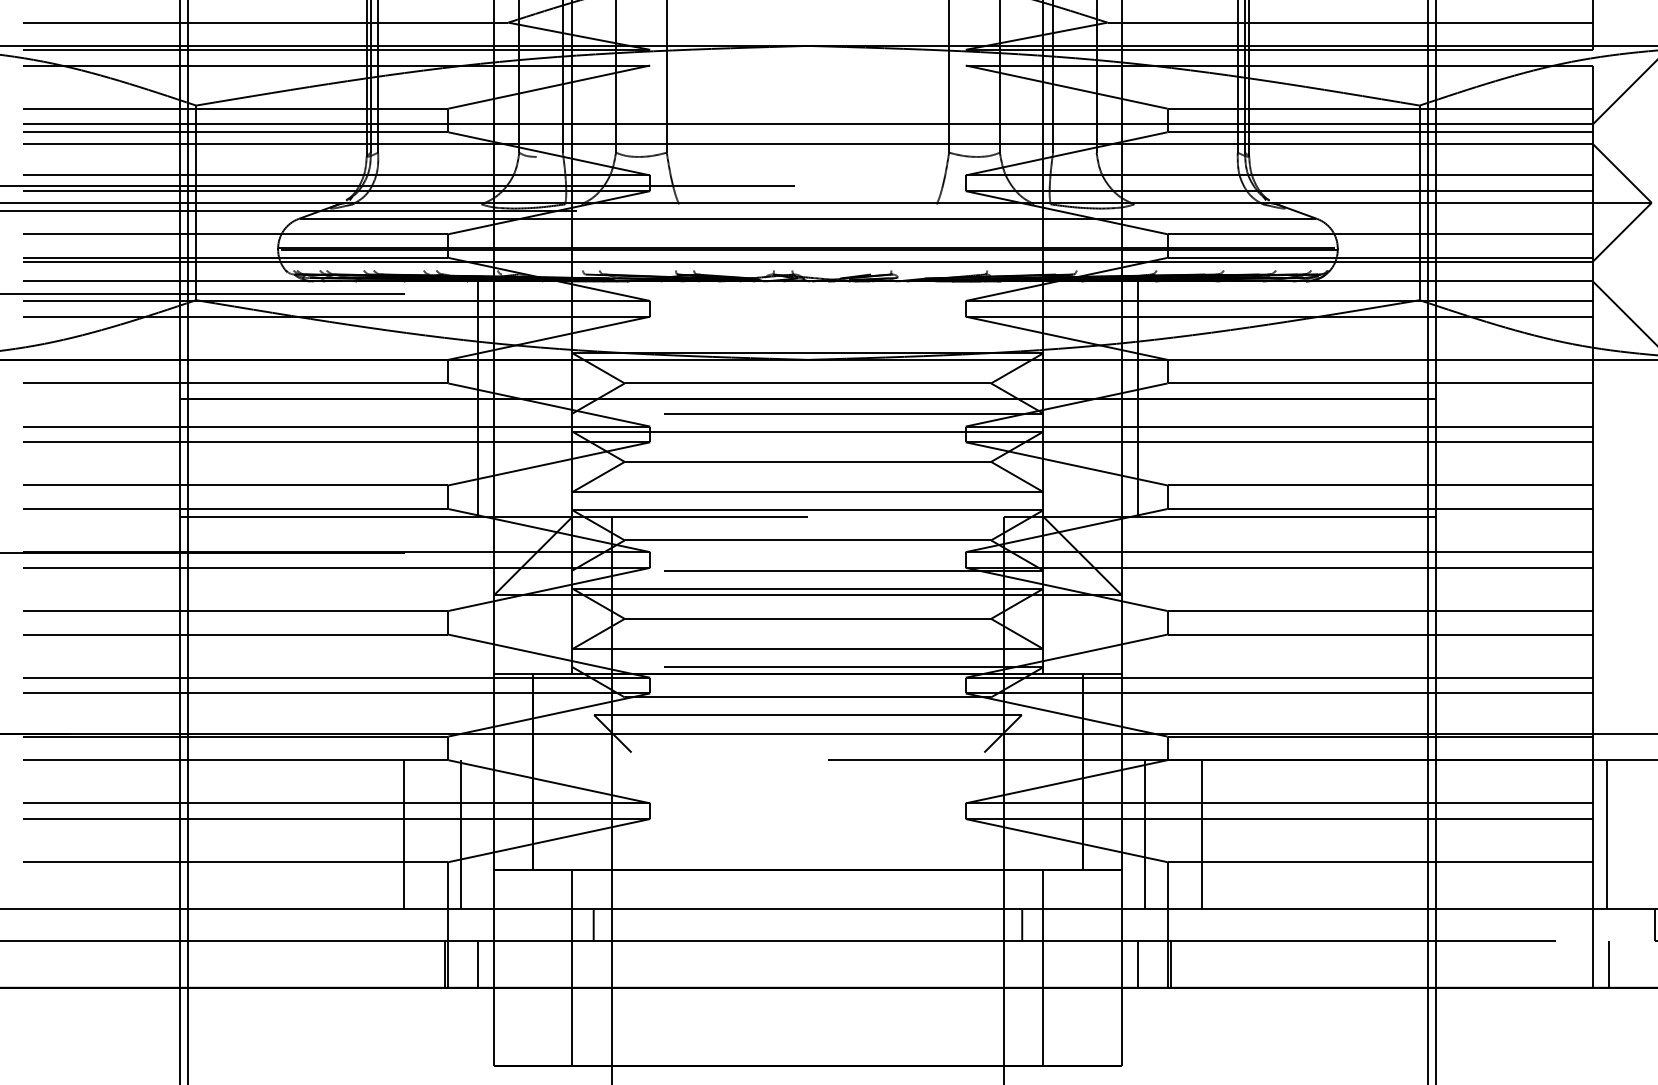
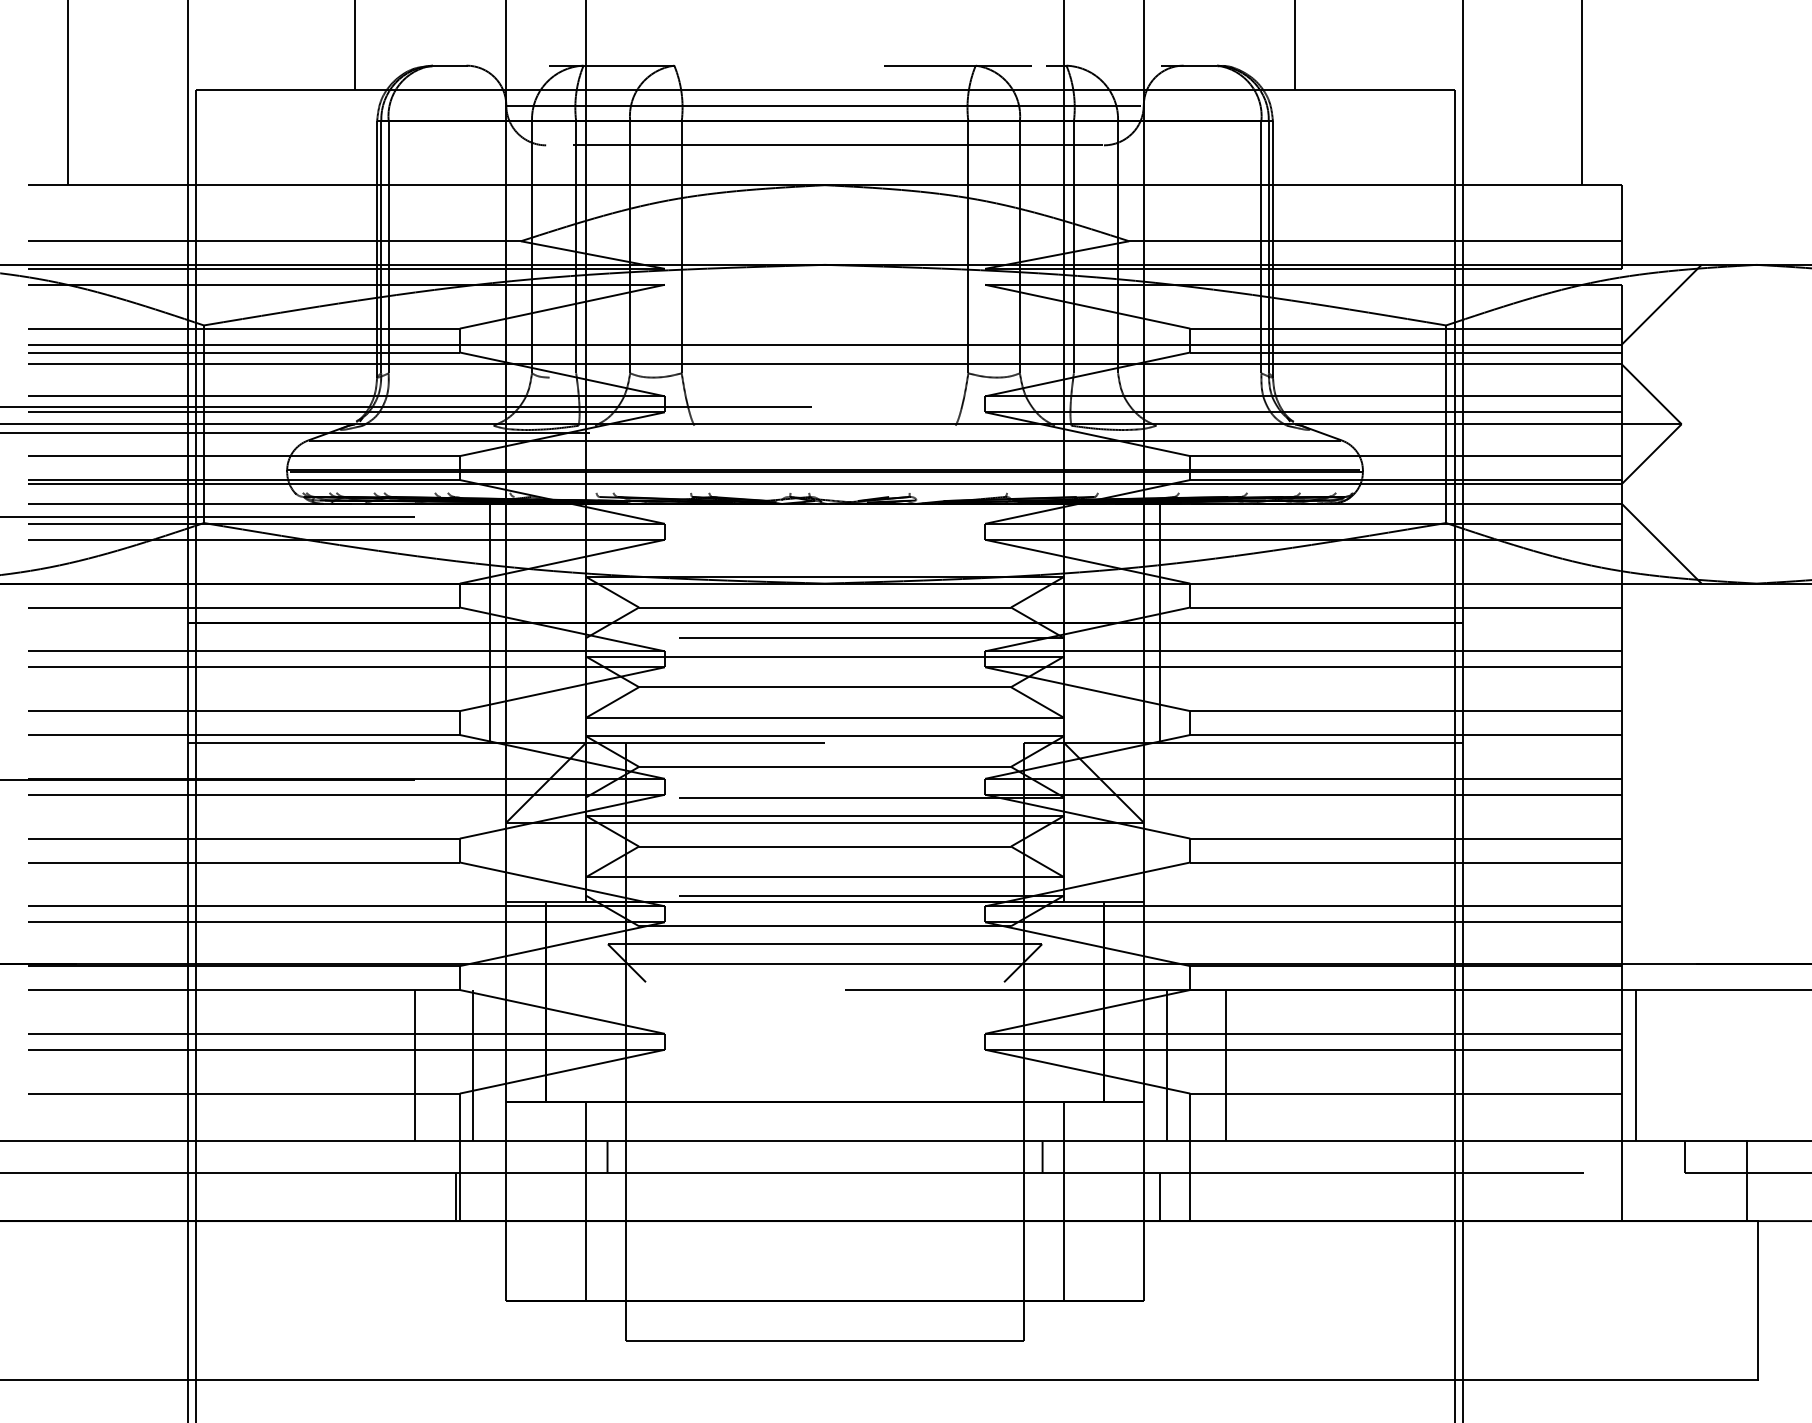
line: (478, 964) -> (490, 1197), removed
line: (1170, 964) -> (1193, 1197), removed
line: (1608, 964) -> (1637, 1197), removed

